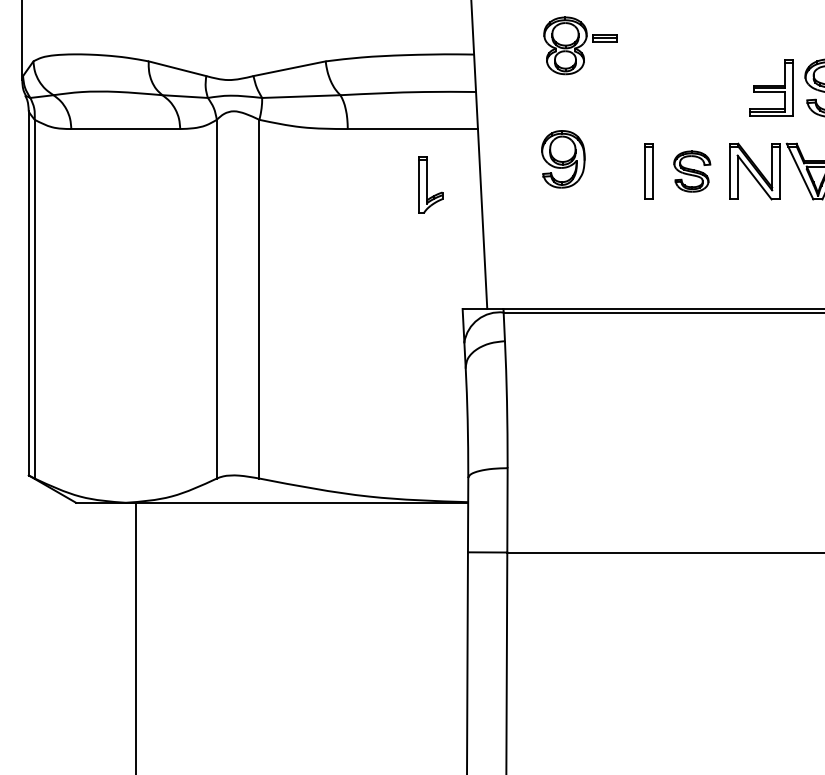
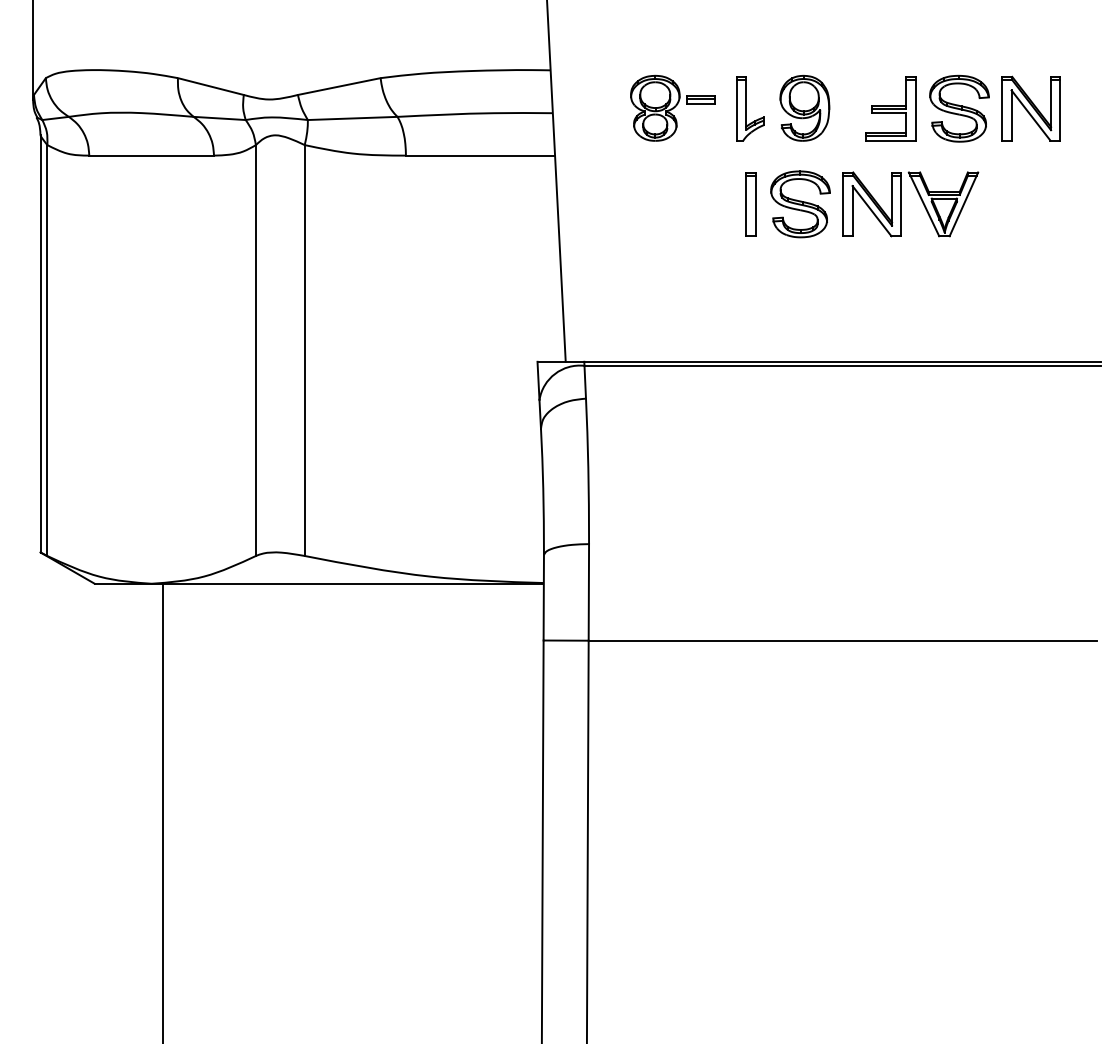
part: (580, 45) -> (672, 107), moved
part: (563, 158) -> (804, 107), moved
part: (692, 171) -> (800, 204), size x1.43
part: (430, 184) -> (750, 108), moved

